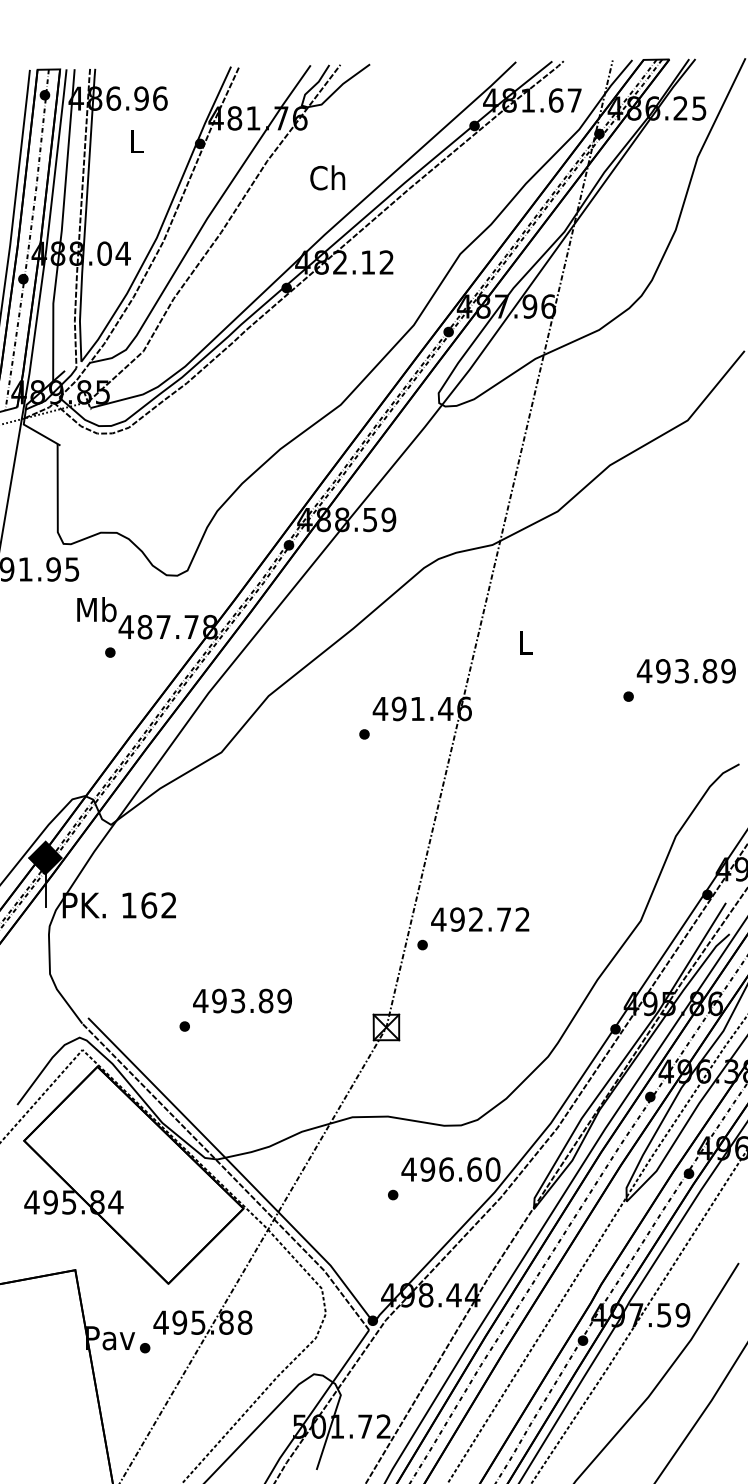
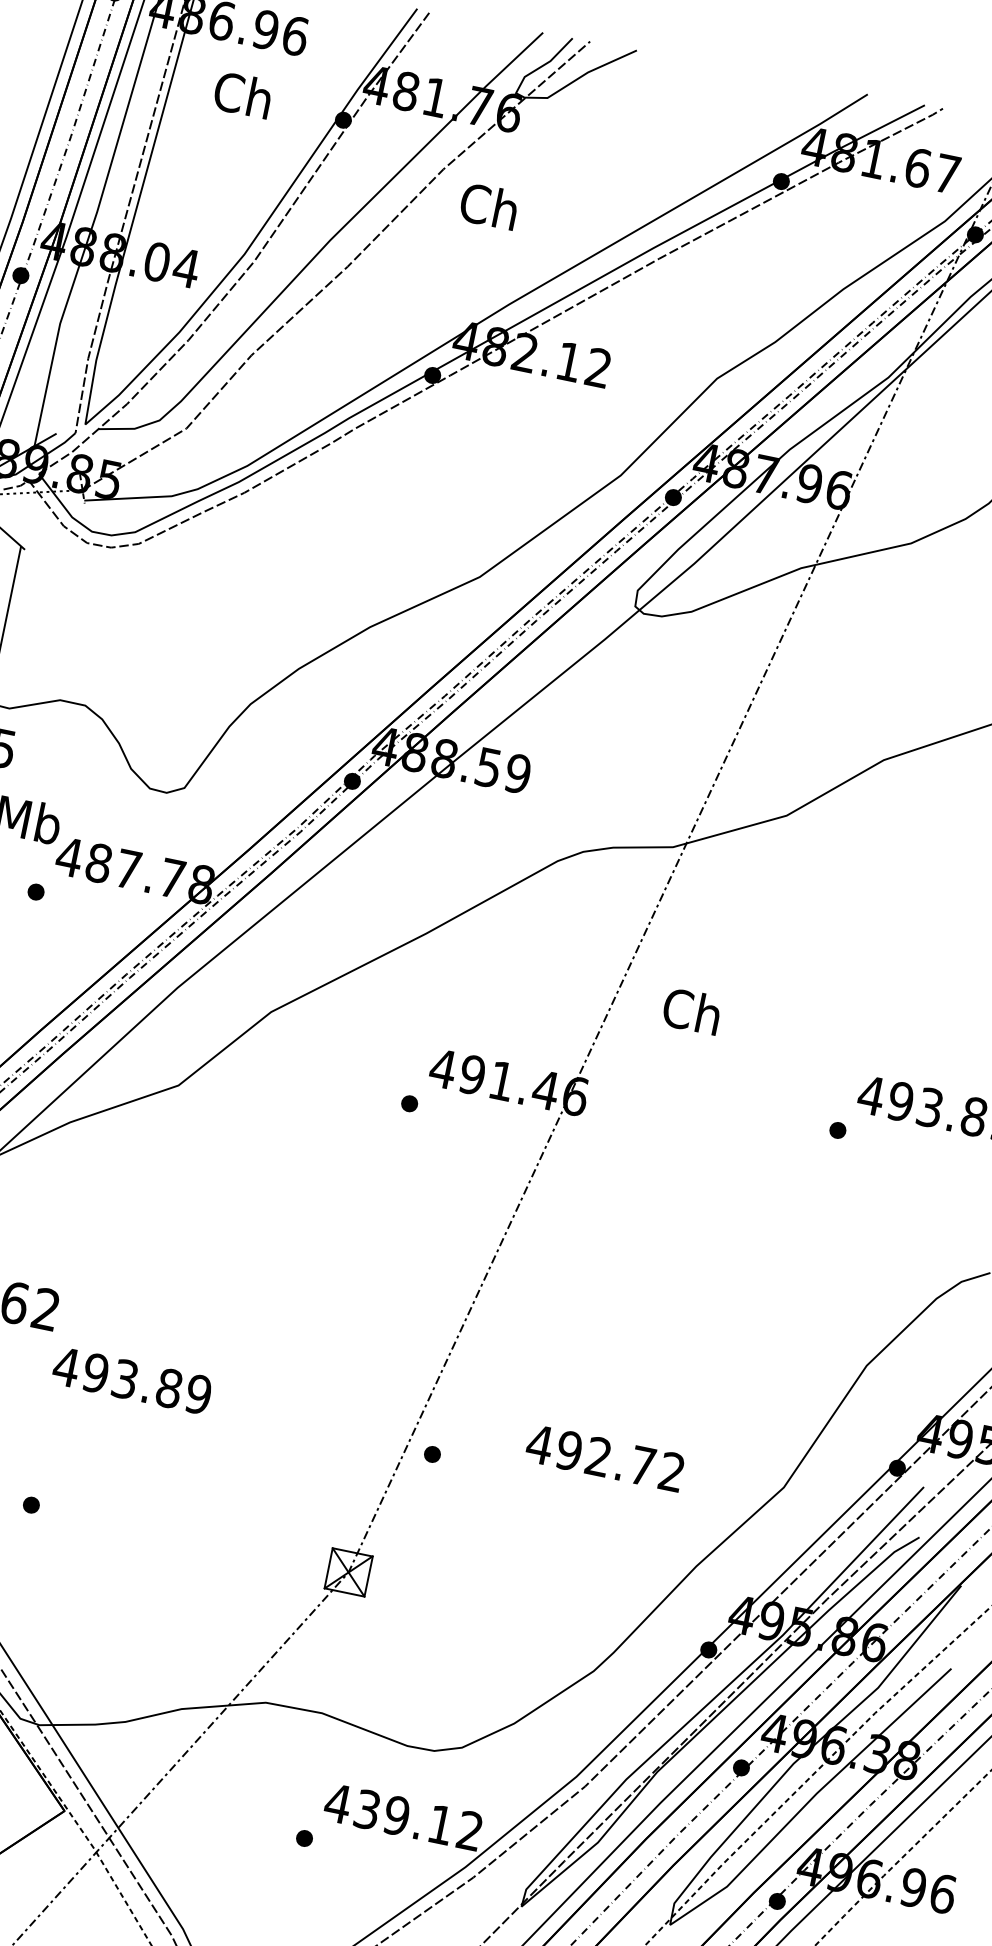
text: (135, 140) -> (242, 93), L -> Ch
text: (327, 177) -> (488, 205), moved
text: (524, 641) -> (691, 1009), L -> Ch
text: (480, 919) -> (605, 1458), moved
text: (242, 1000) -> (132, 1379), moved
text: (460, 1169) -> (418, 1820), 496.60 -> 439.12

